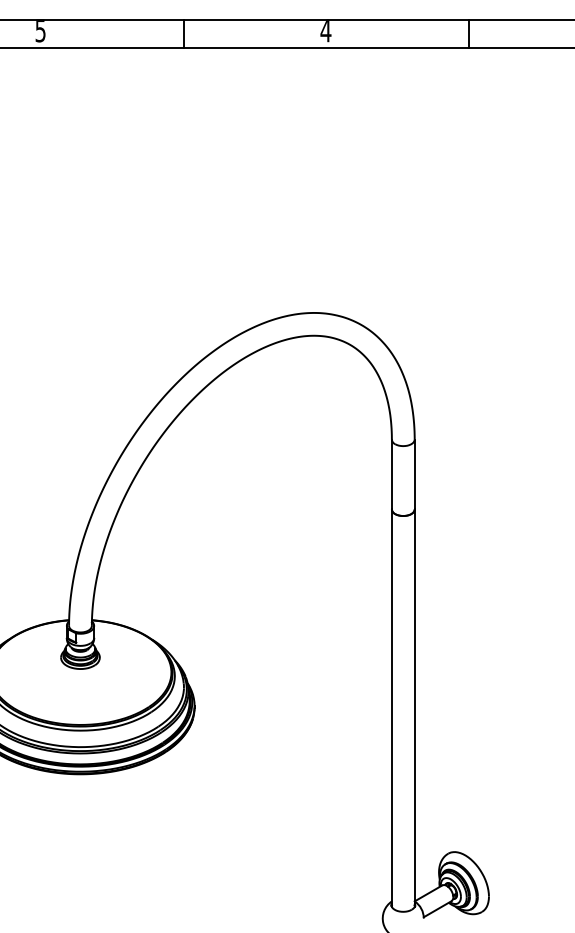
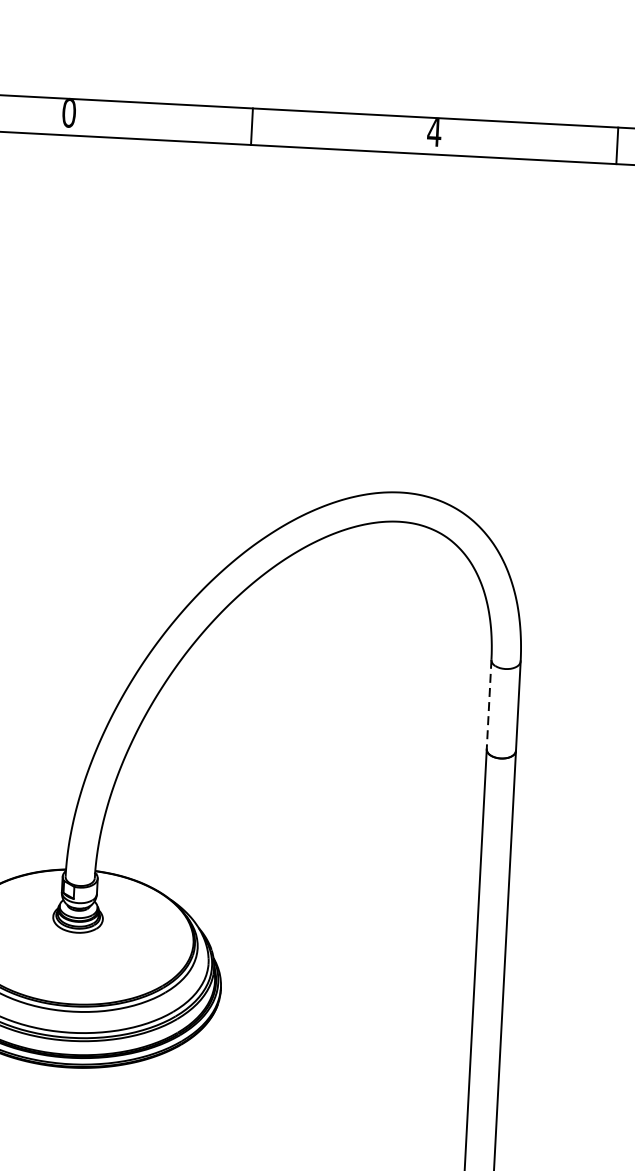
text: (40, 31) -> (68, 113), 5 -> 0
line: (391, 474) -> (488, 704), solid -> dashed

